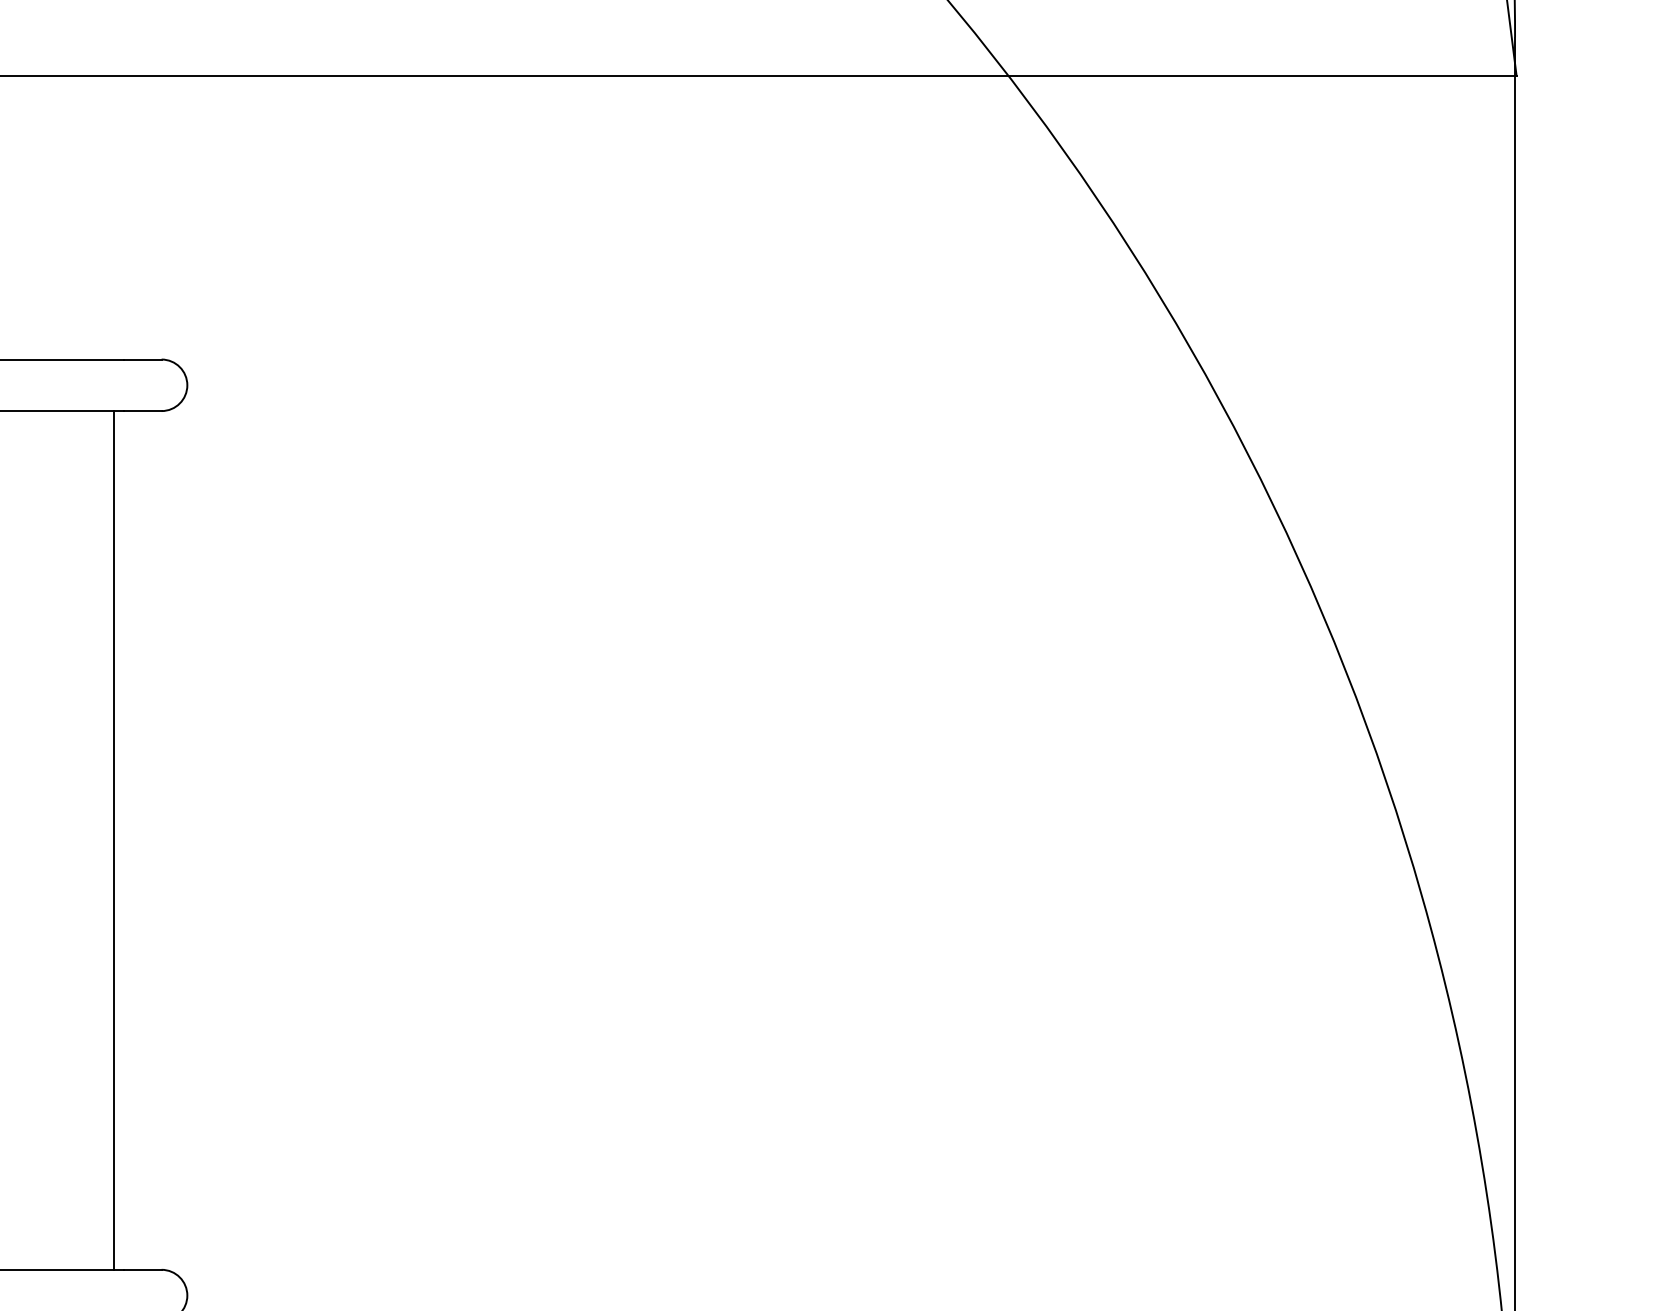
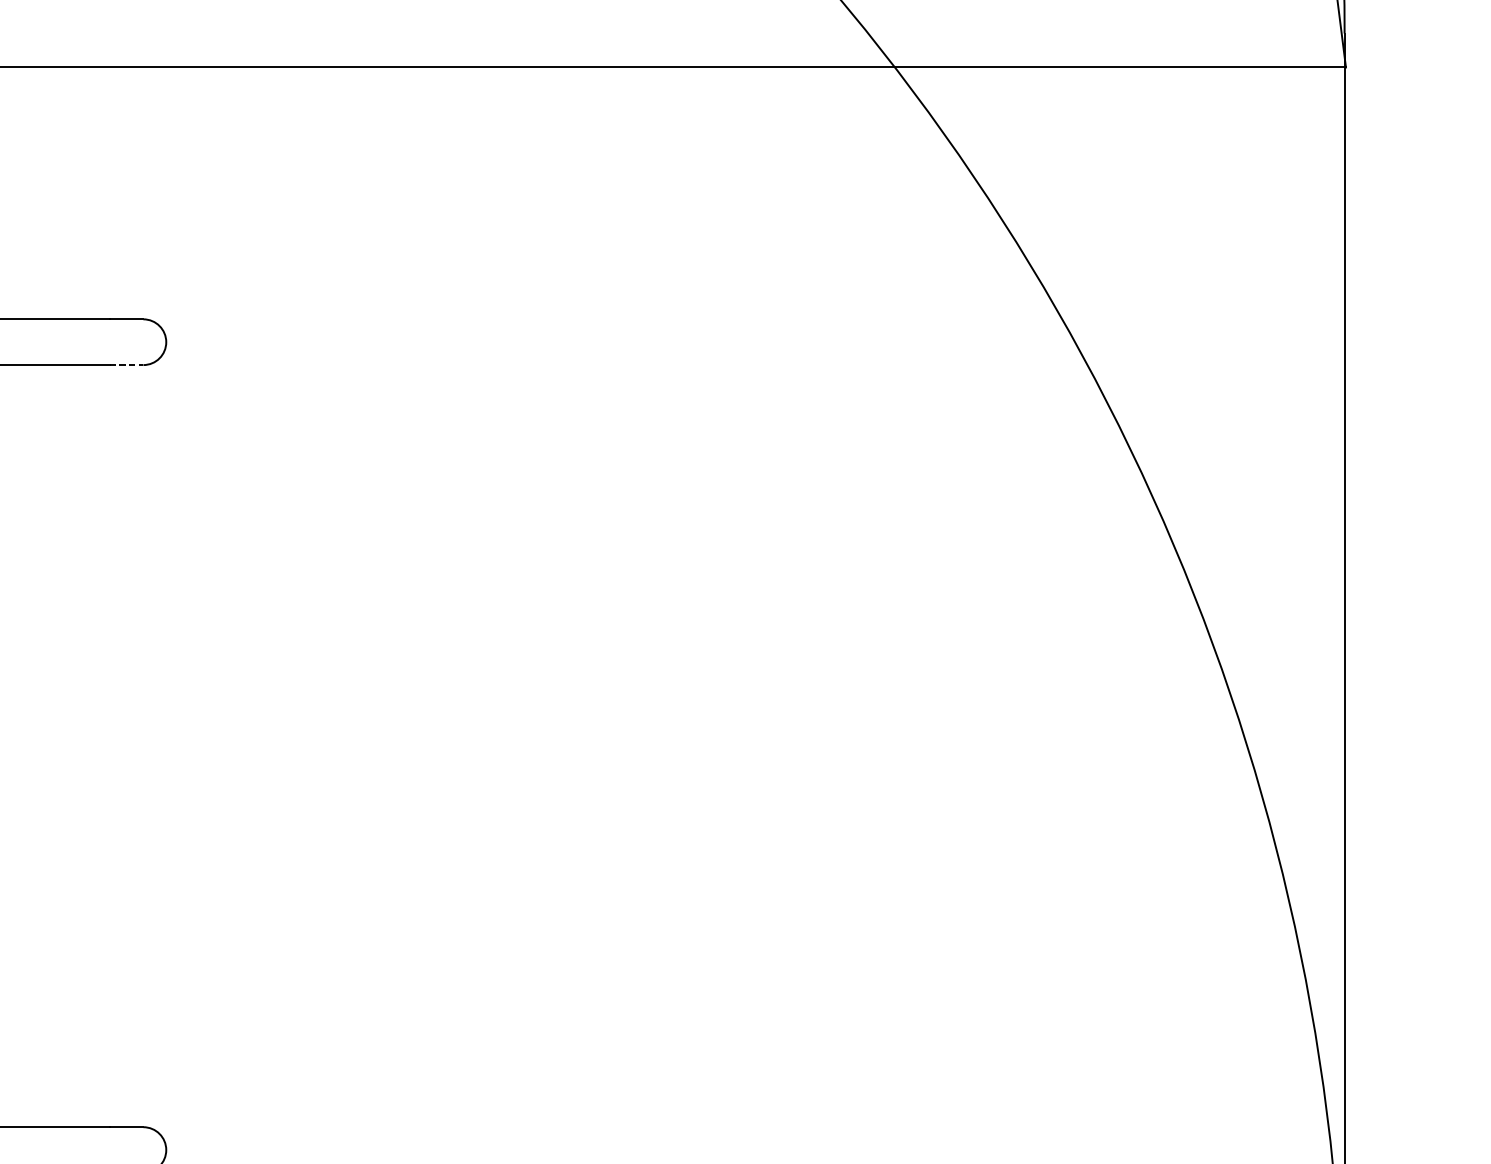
line: (142, 411) -> (126, 365), solid -> dashed
line: (114, 840) -> (101, 746), removed

